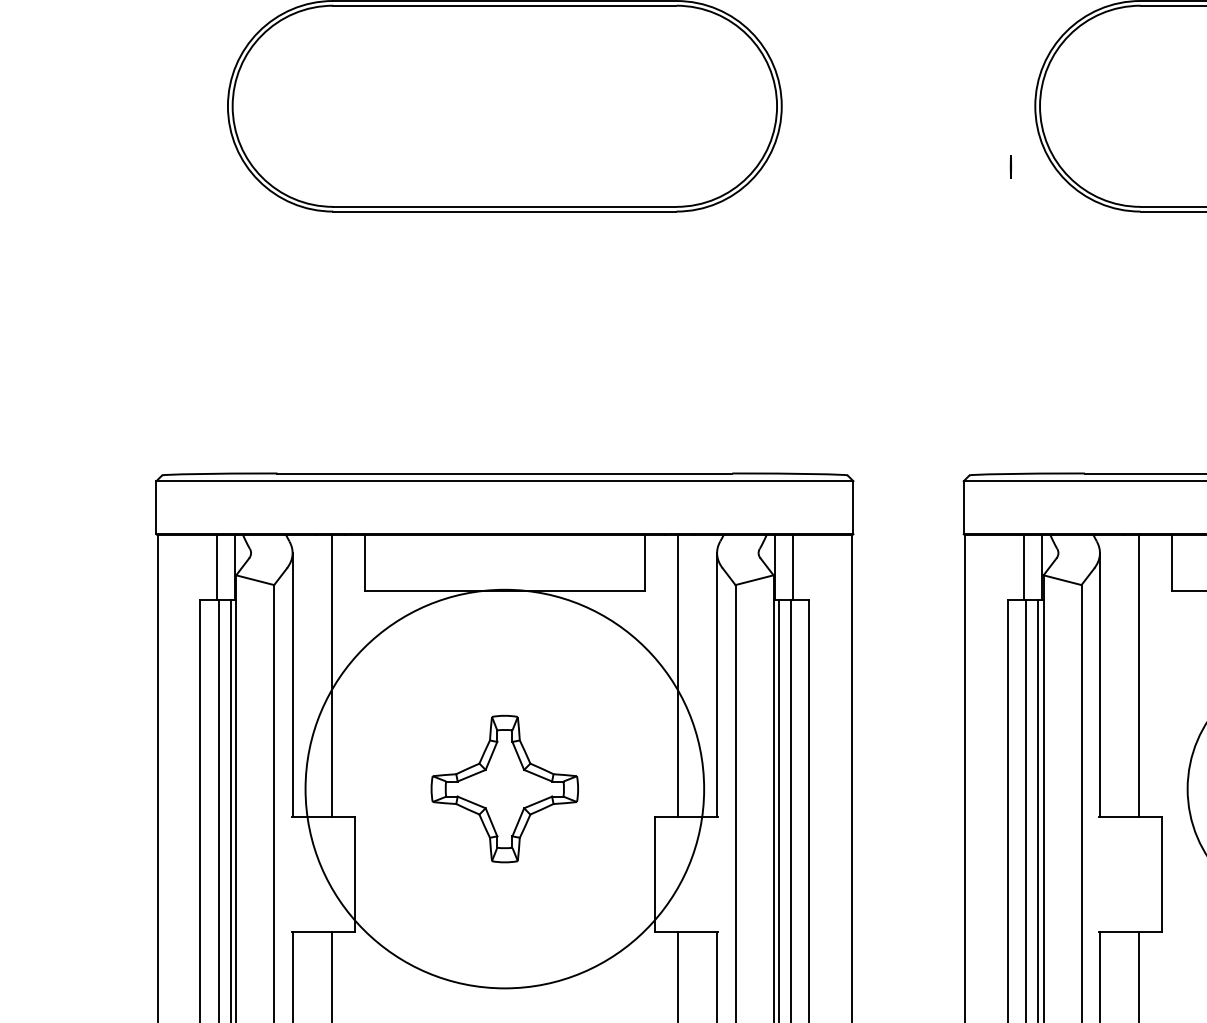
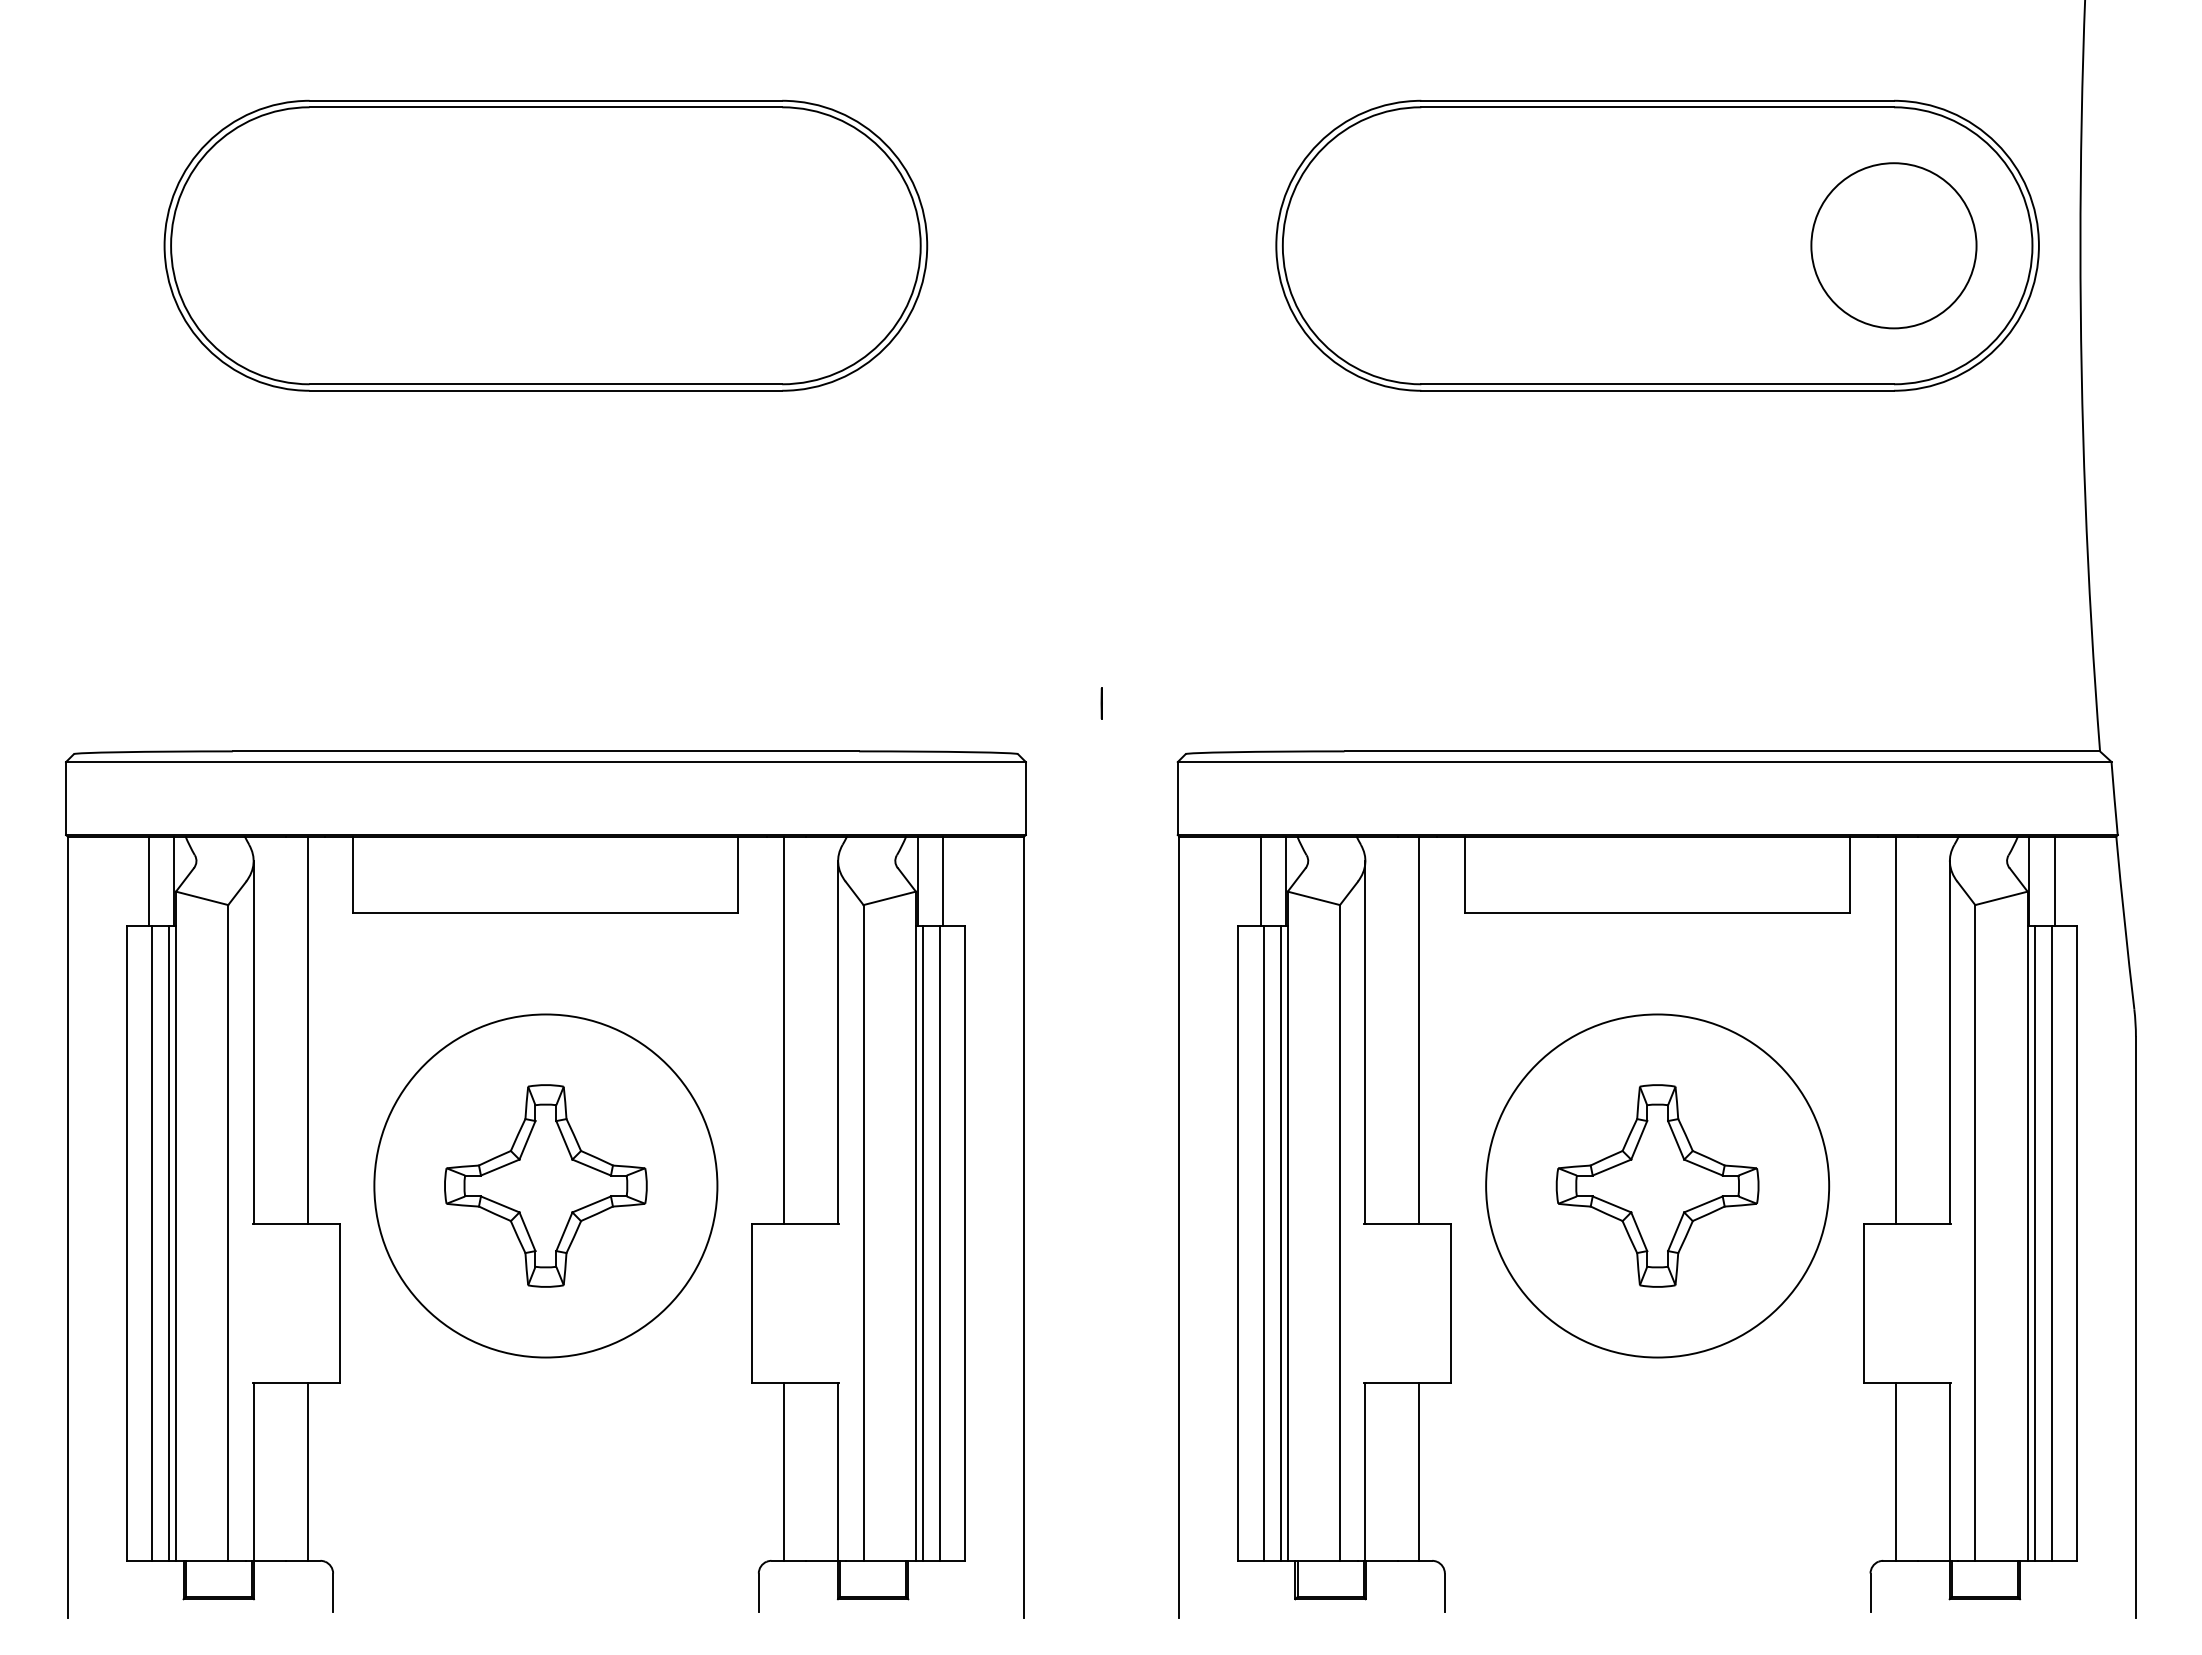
line: (1010, 167) -> (1101, 703), moved
circle: (504, 788) -> (545, 1185), size x0.62

